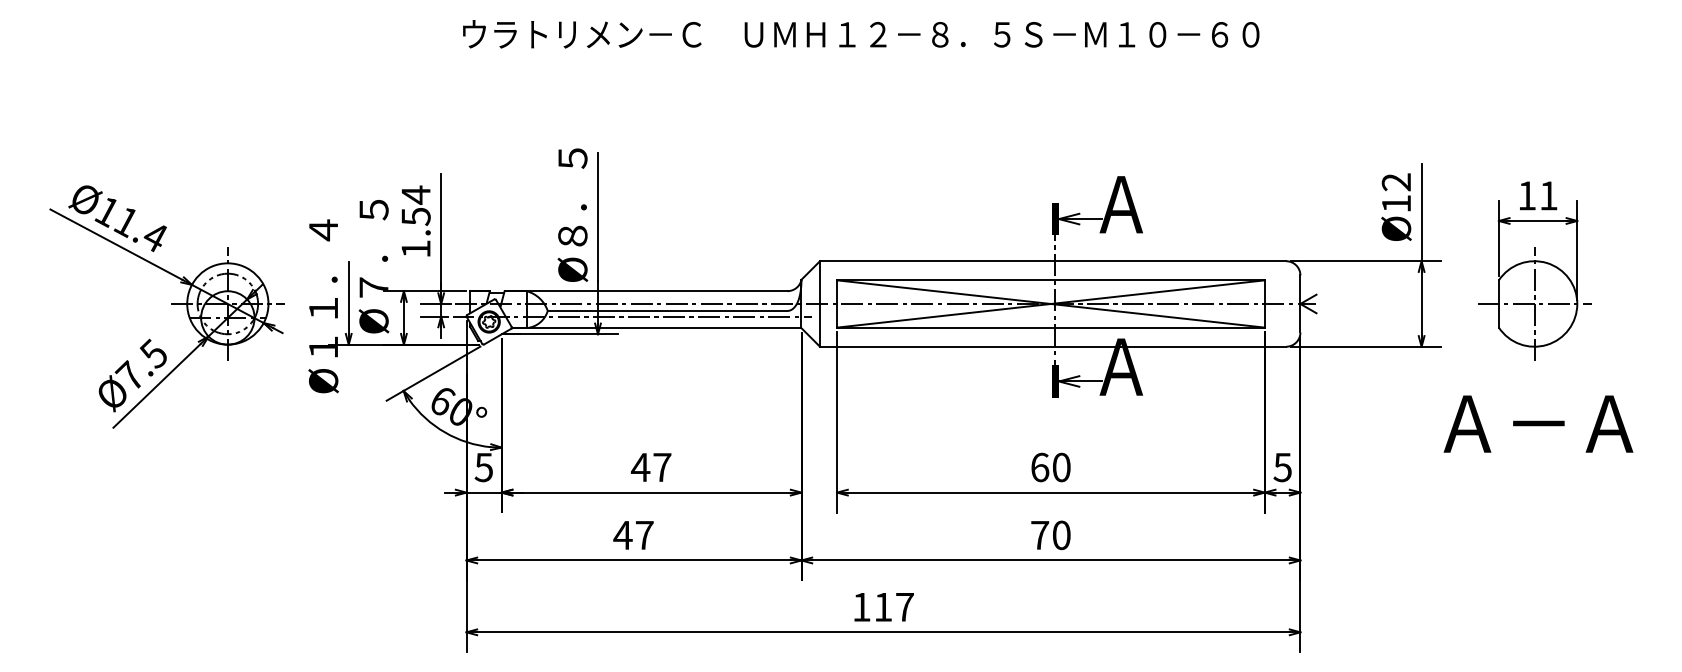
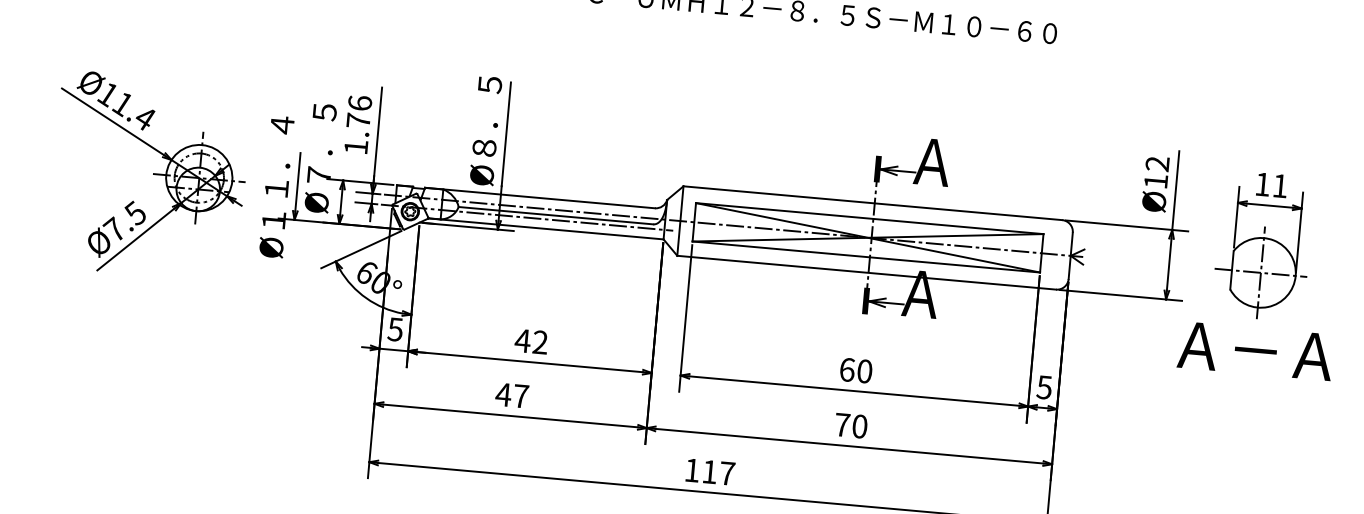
text: (415, 205) -> (358, 111), 1.54 -> 1.76
text: (1538, 423) -> (1255, 350), moved
text: (662, 466) -> (540, 341), 47 -> 42

